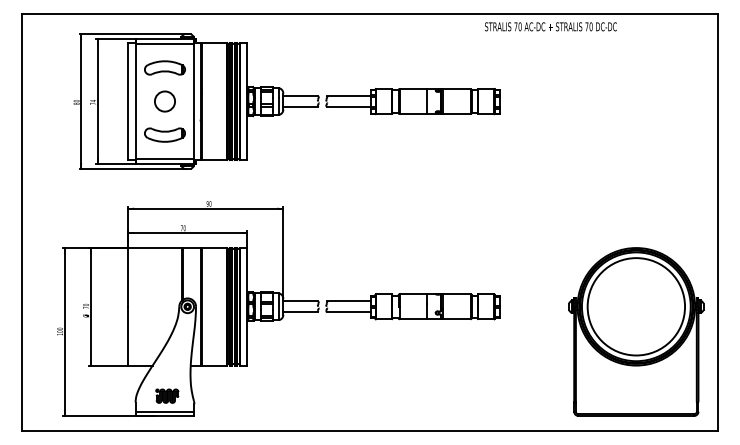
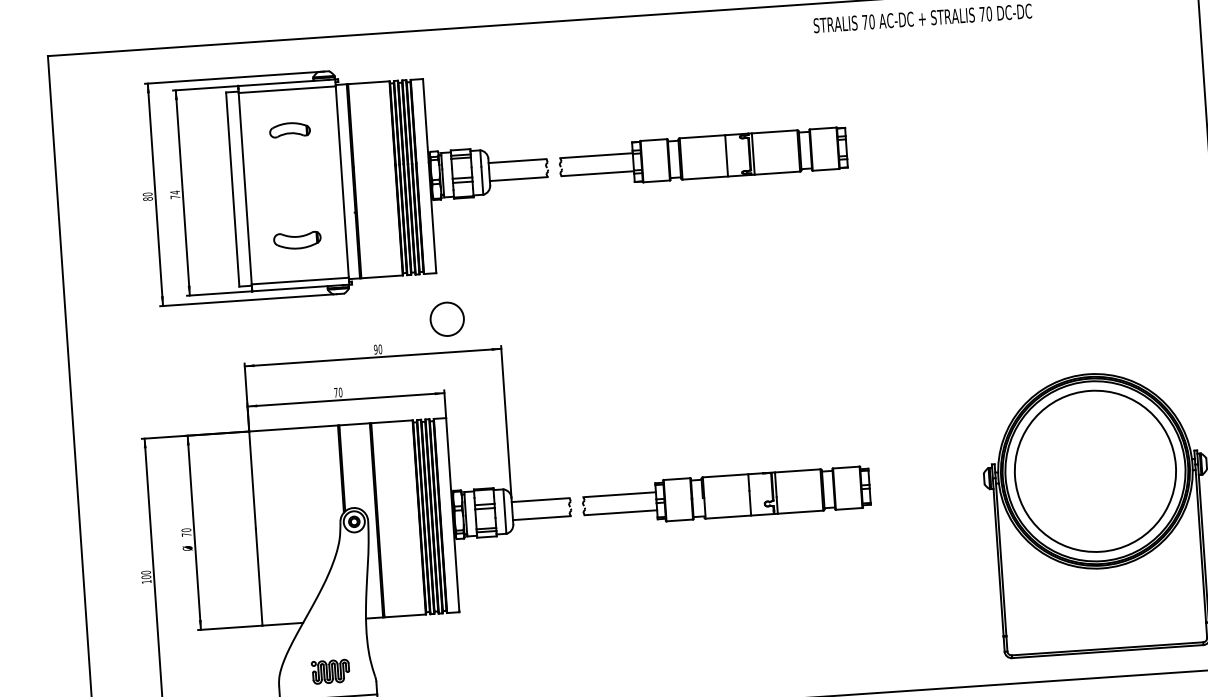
part: (164, 67) -> (289, 129), size x0.6
circle: (164, 101) -> (446, 319), moved
part: (164, 134) -> (296, 239), size x0.7

